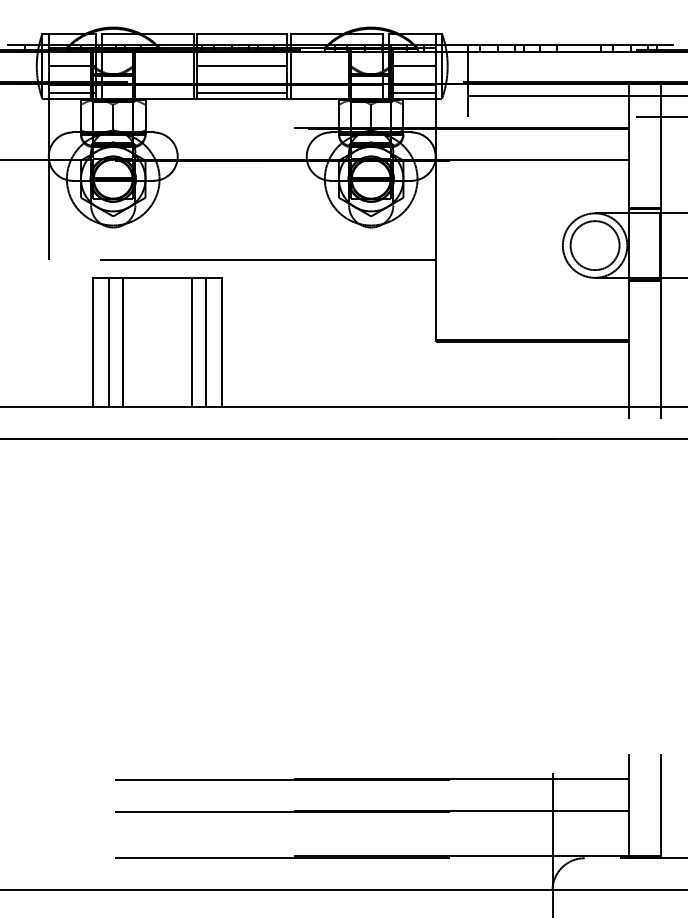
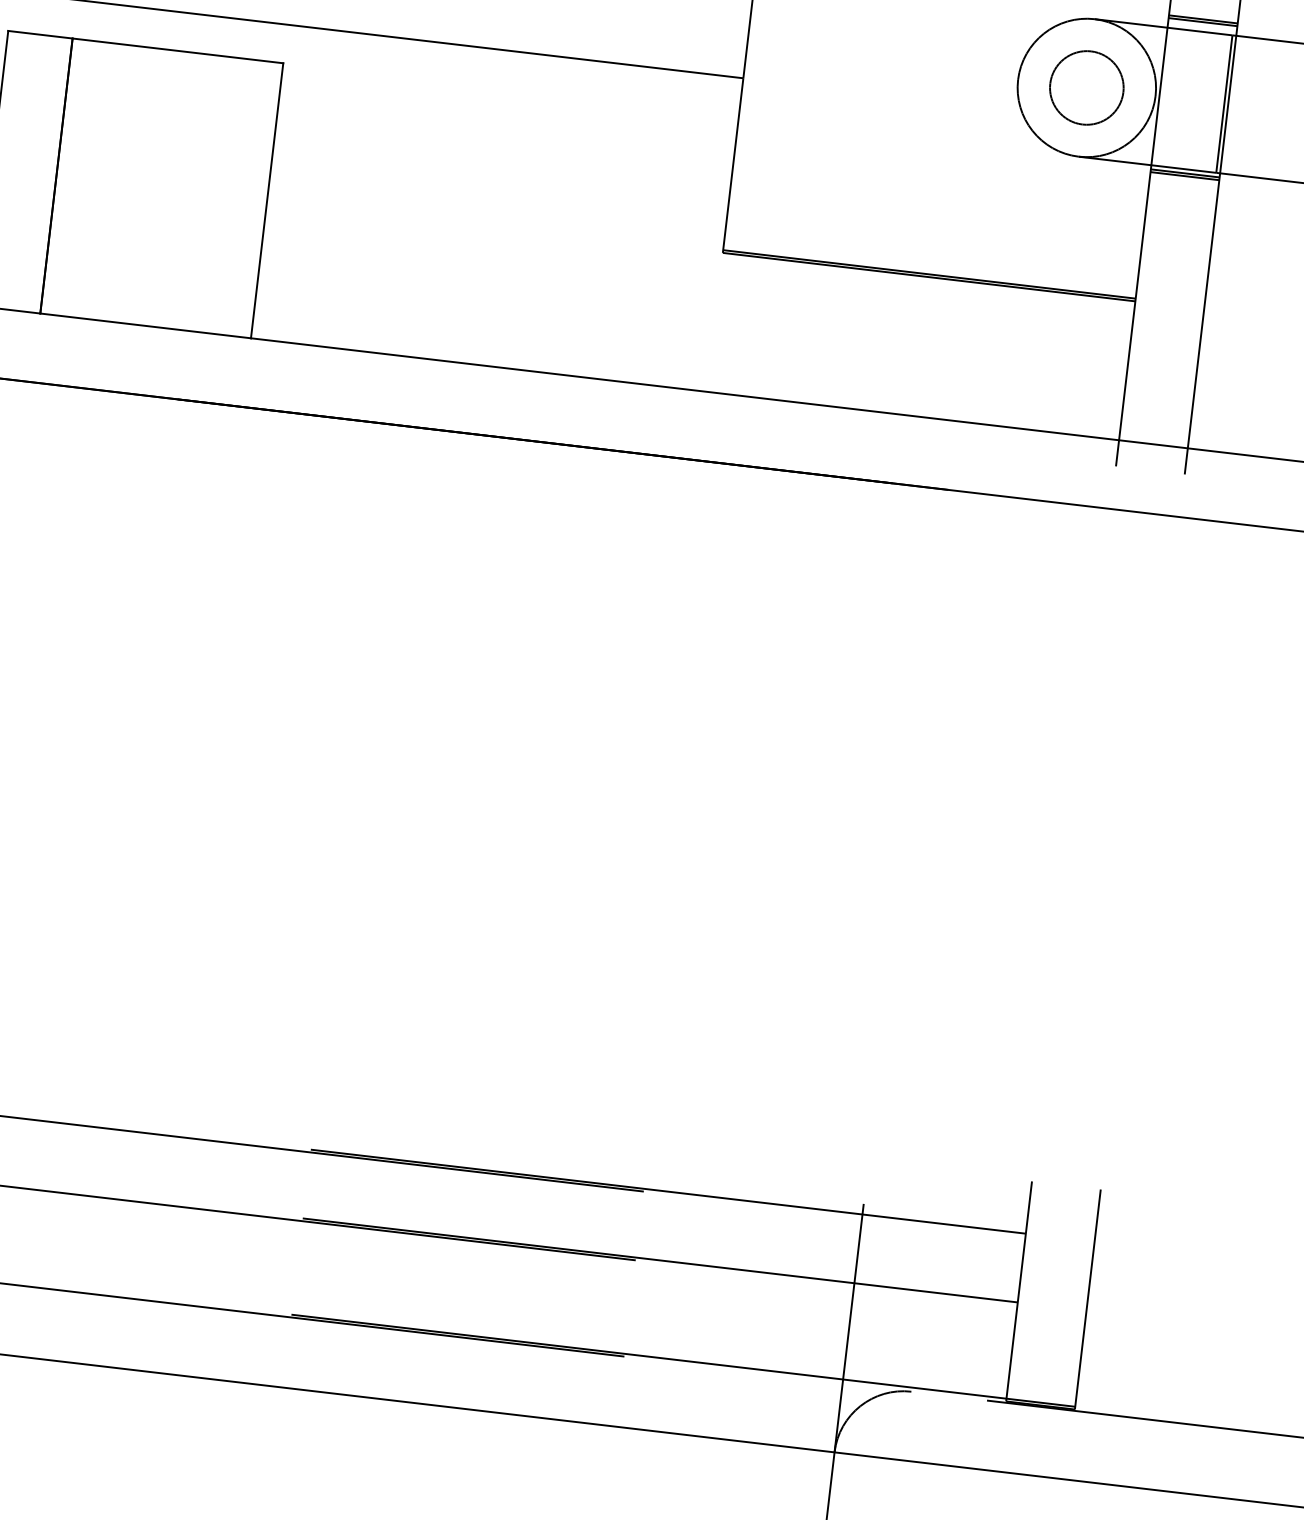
circle: (594, 245) -> (1085, 87), size x0.7
line: (109, 341) -> (27, 170), removed
line: (191, 341) -> (202, 191), removed
line: (205, 341) -> (232, 194), removed

